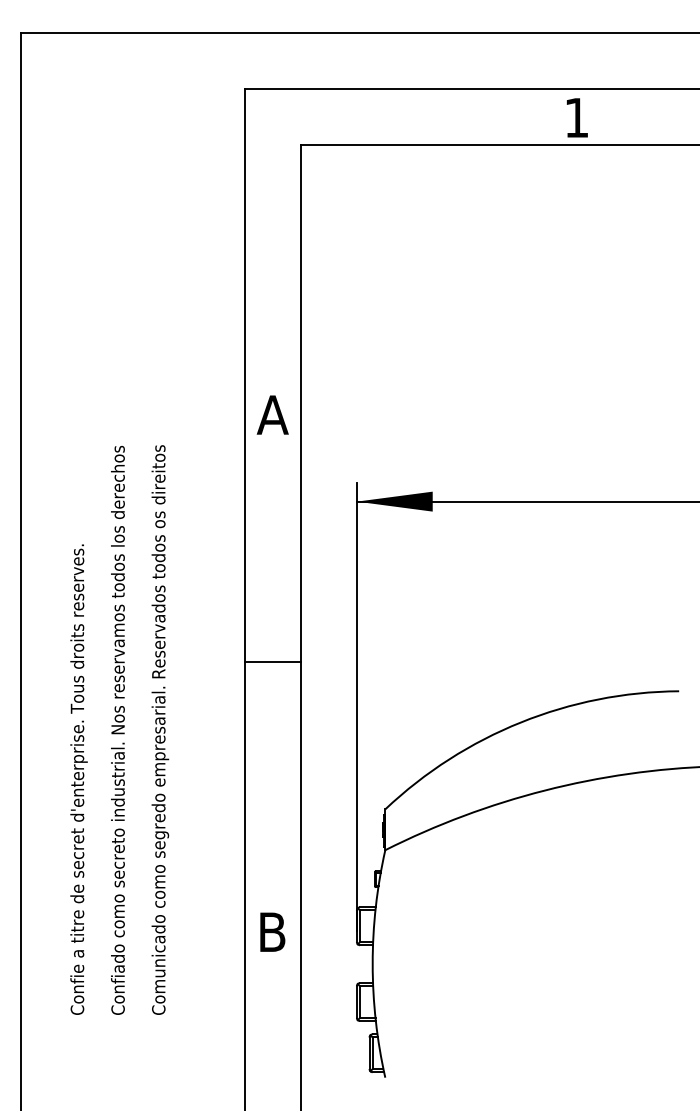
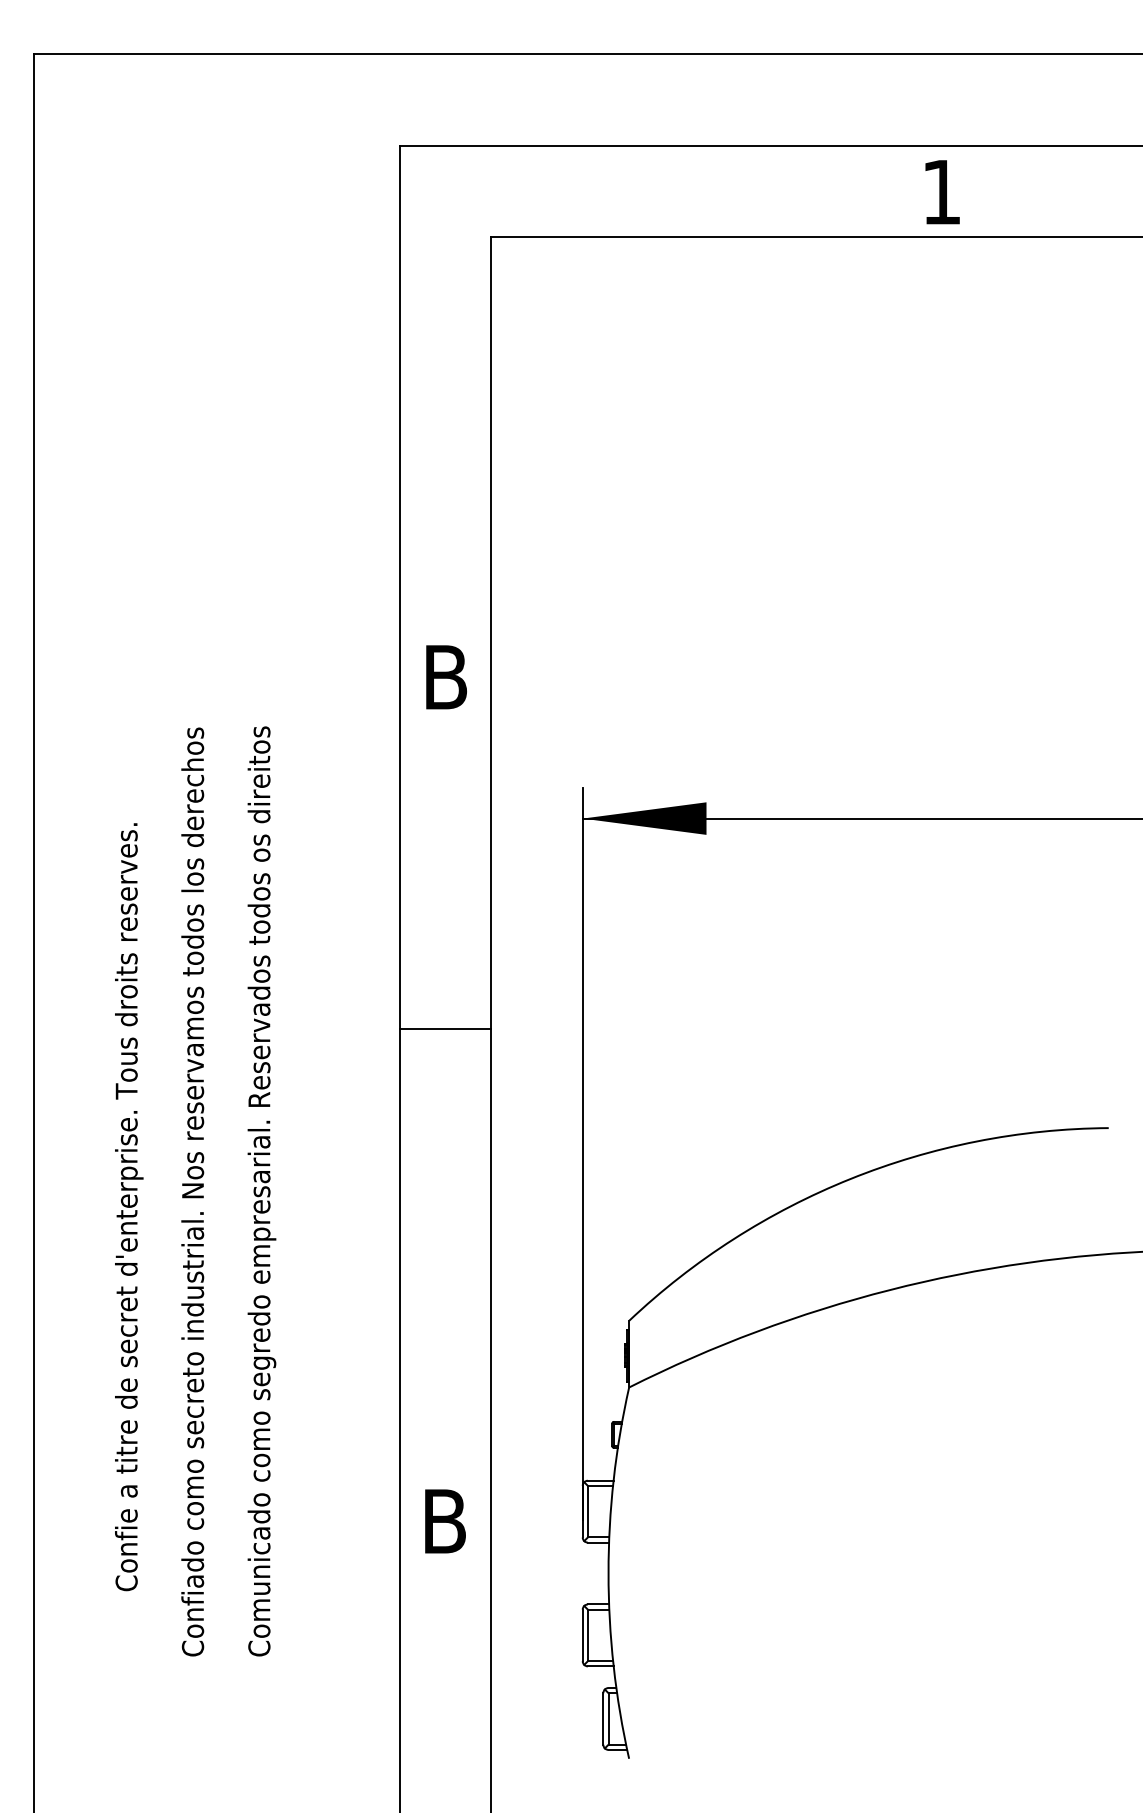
text: (272, 414) -> (445, 676), A -> B
line: (272, 662) -> (445, 1028), moved
text: (78, 779) -> (128, 1206), moved

